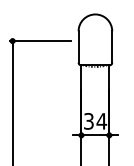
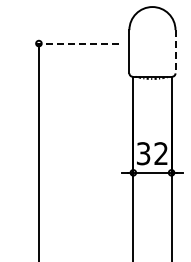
line: (40, 41) -> (77, 43), solid -> dashed
line: (112, 46) -> (175, 51), solid -> dashed
text: (101, 121) -> (160, 153), 34 -> 32

